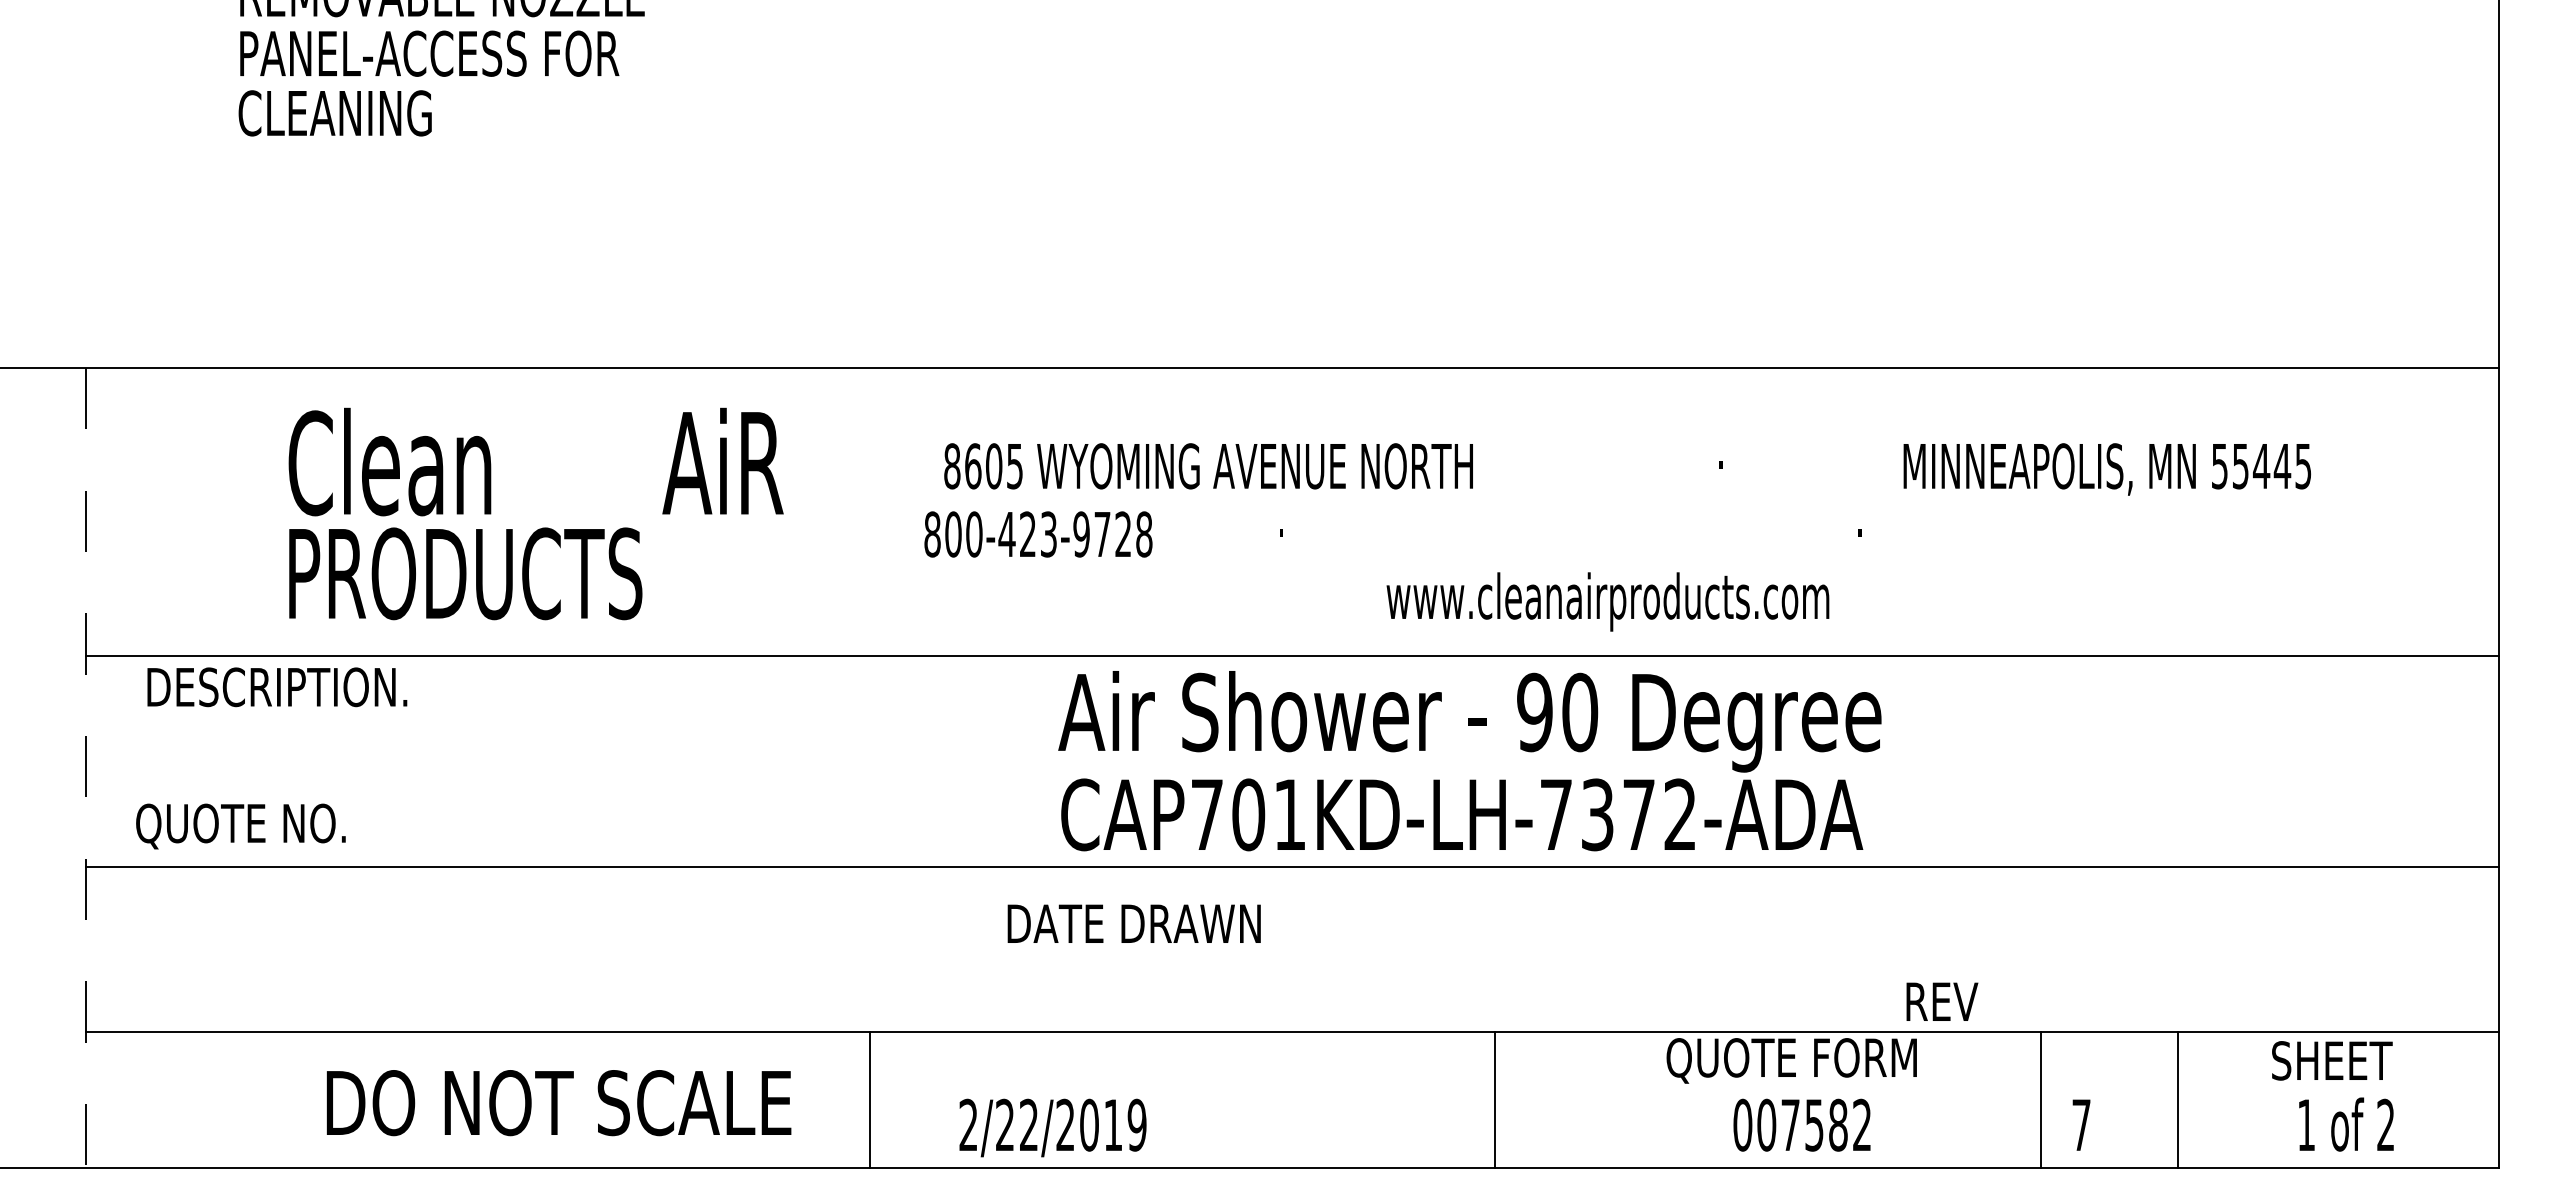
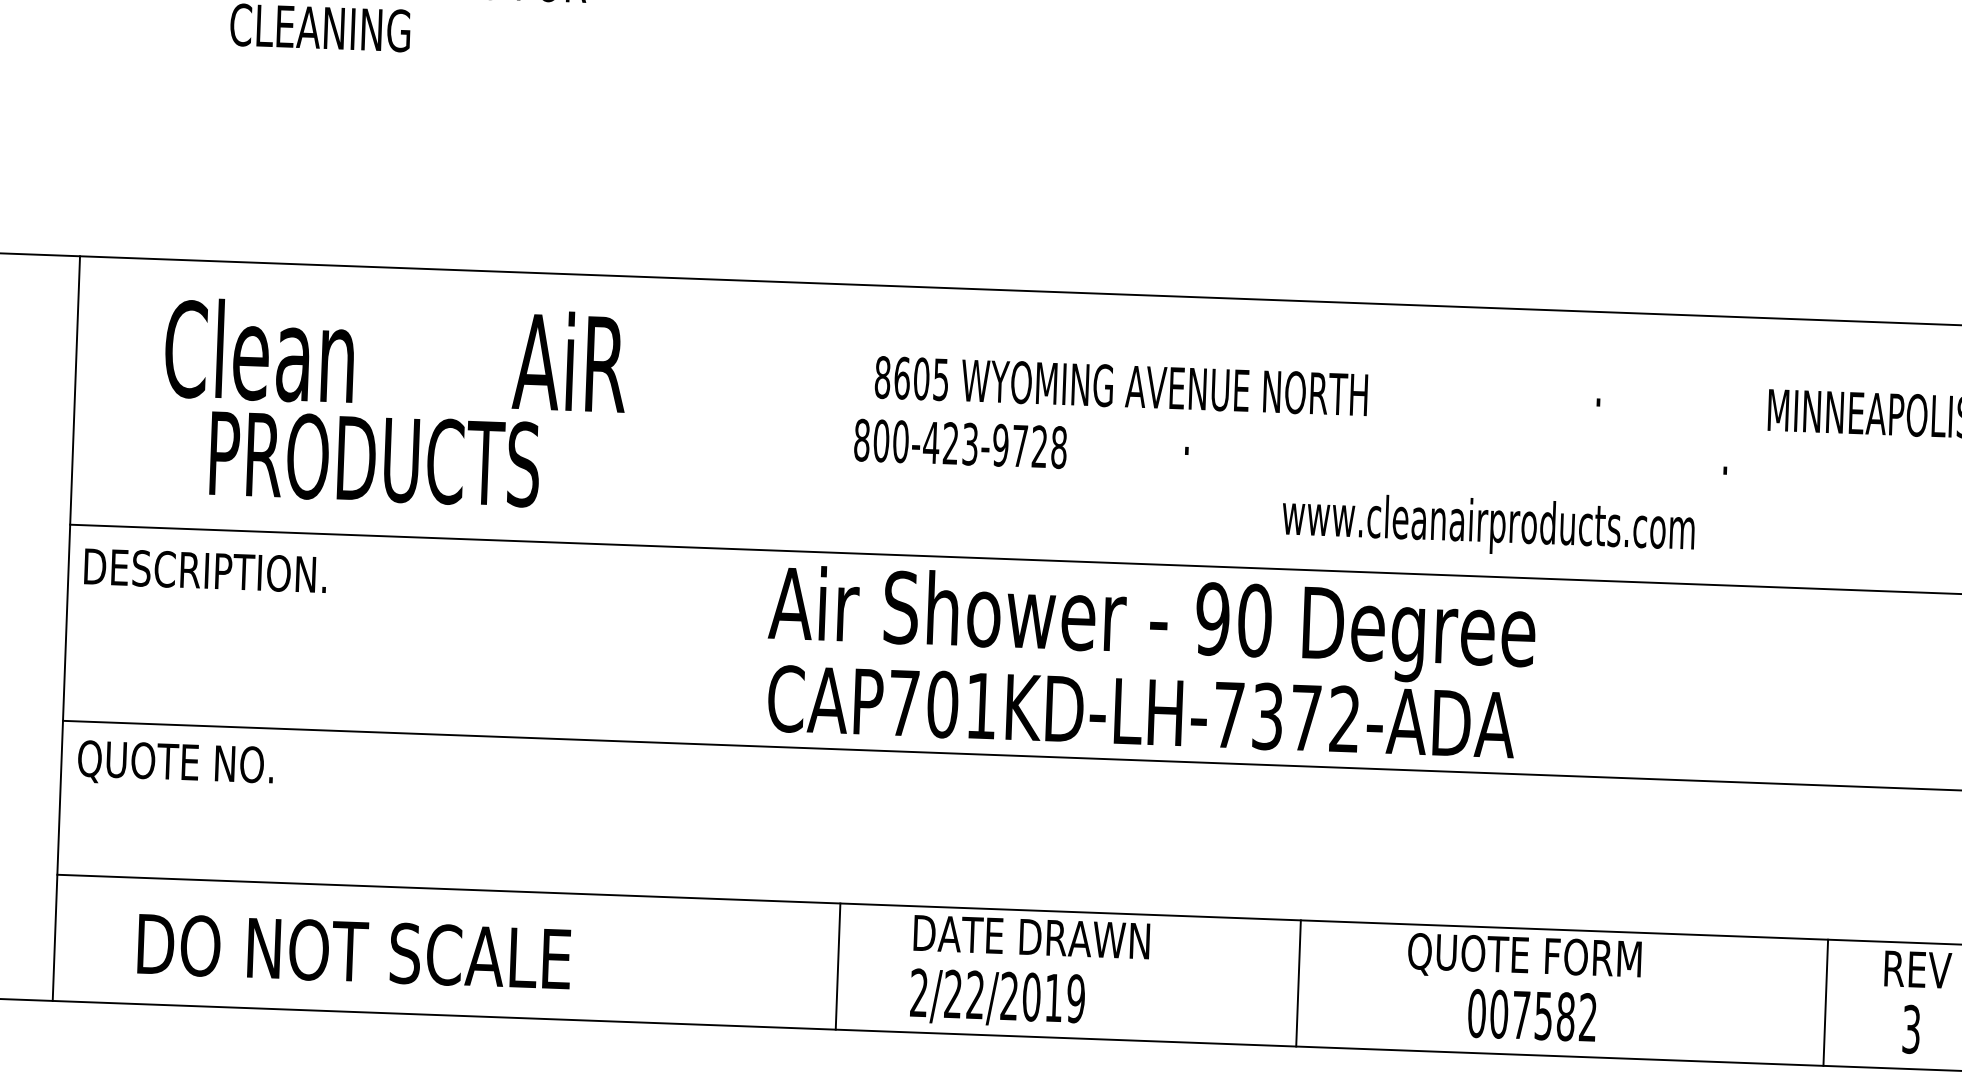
text: (535, 461) -> (395, 355), moved
text: (465, 573) -> (374, 458), moved
text: (277, 687) -> (205, 570), moved
text: (1469, 761) -> (1150, 662), moved
line: (86, 767) -> (66, 628), dashed -> solid
text: (240, 826) -> (175, 764), moved
text: (1133, 923) -> (1031, 936), moved
text: (1942, 1001) -> (1918, 969), moved
text: (1791, 1060) -> (1524, 957), moved
line: (869, 1099) -> (838, 966), moved
line: (1495, 1099) -> (1298, 983), moved
line: (2040, 1099) -> (1825, 1002), moved
text: (558, 1103) -> (353, 952), moved
text: (1801, 1124) -> (1531, 1014), moved
text: (2081, 1124) -> (1911, 1028), 7 -> 3
text: (1052, 1127) -> (997, 998), moved

